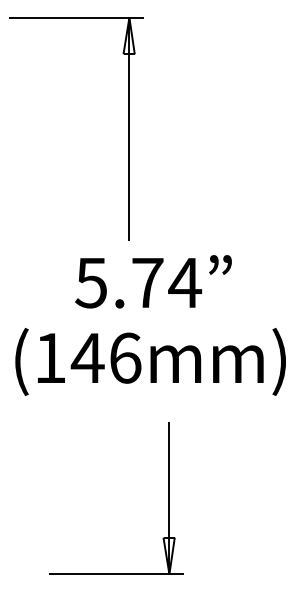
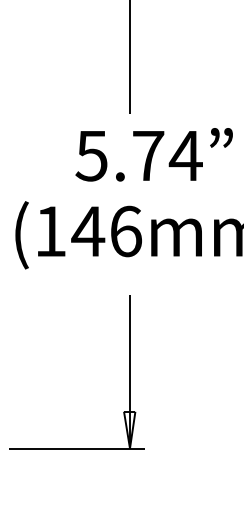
part: (168, 498) -> (129, 372), moved

